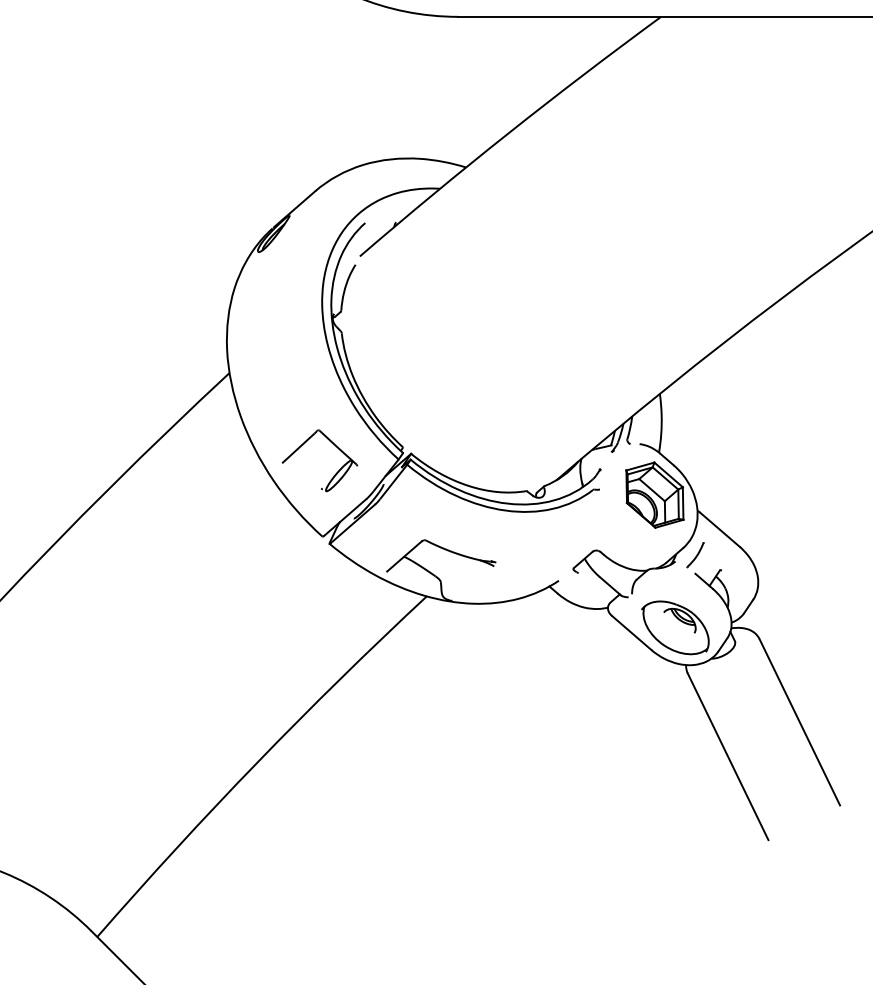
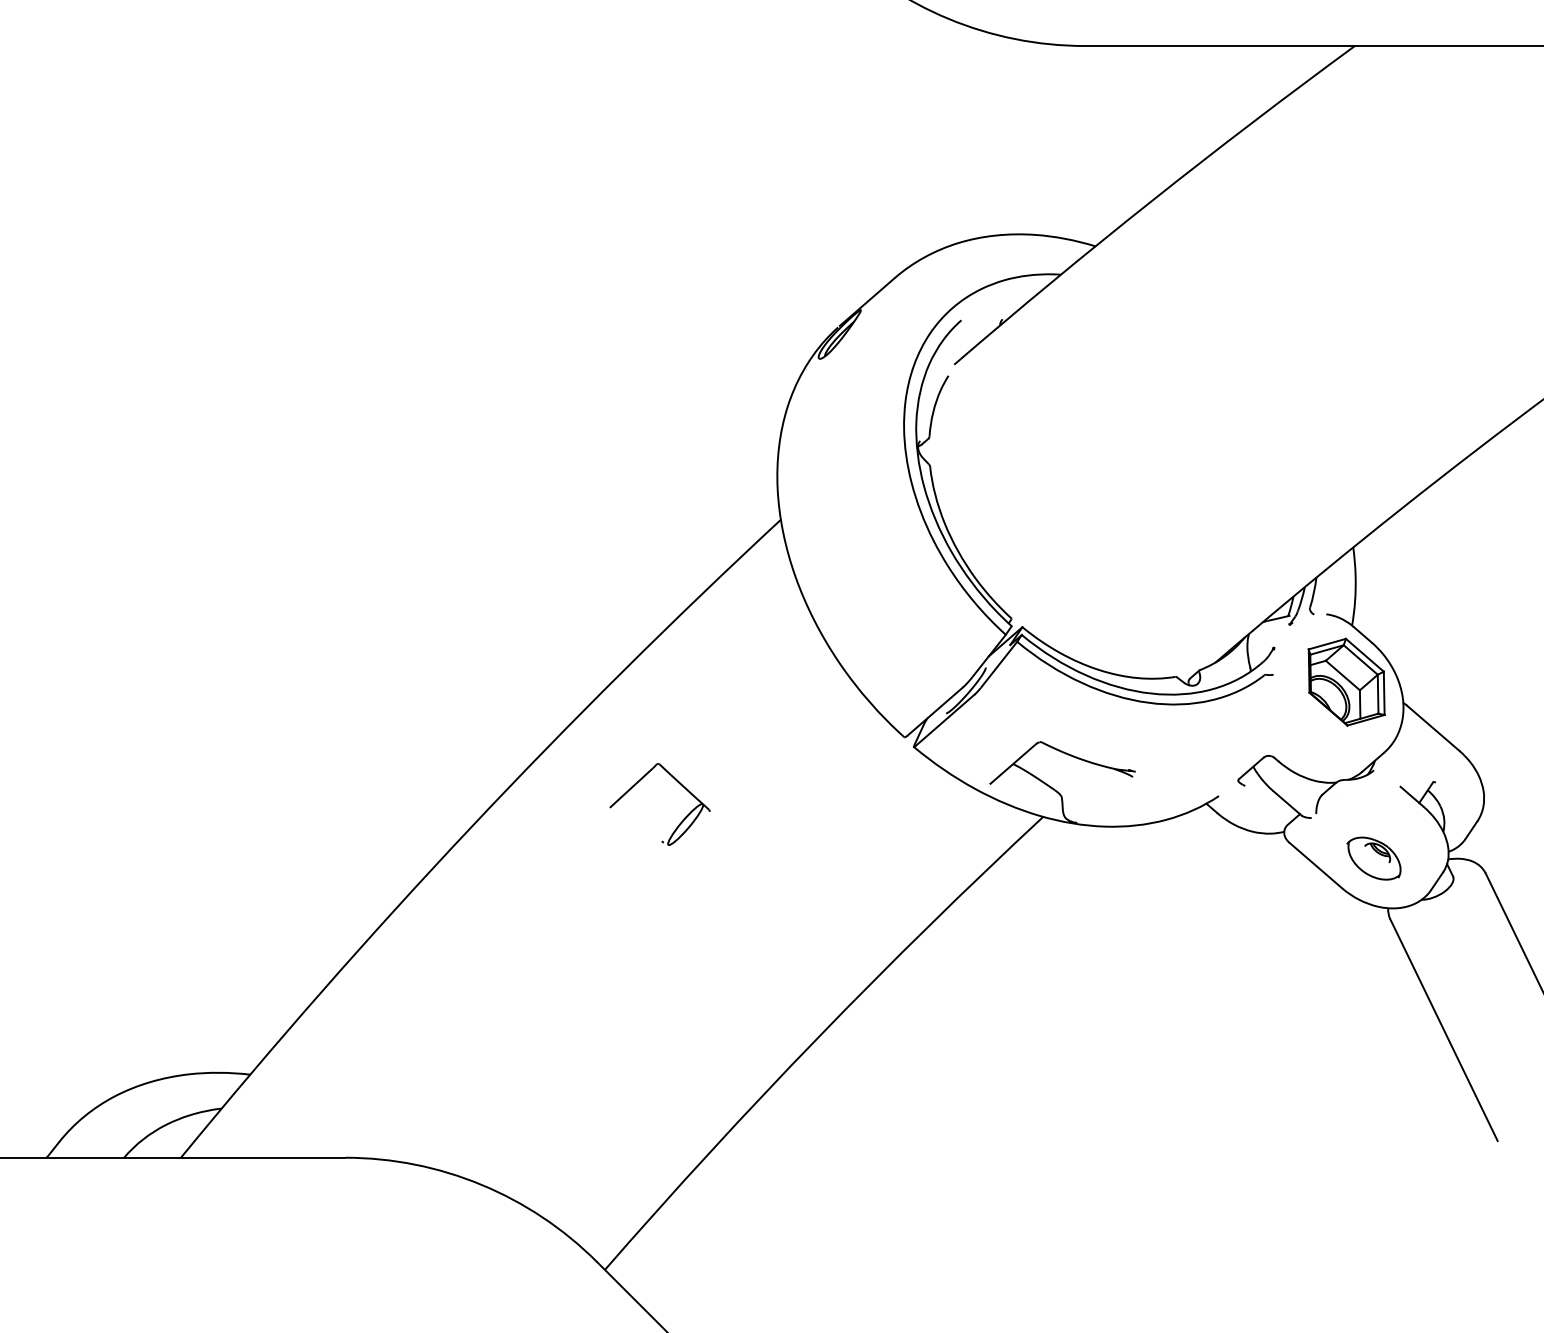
part: (334, 475) -> (679, 823), moved
part: (695, 554) -> (1400, 761), removed
part: (675, 627) -> (1373, 858), size x0.6

